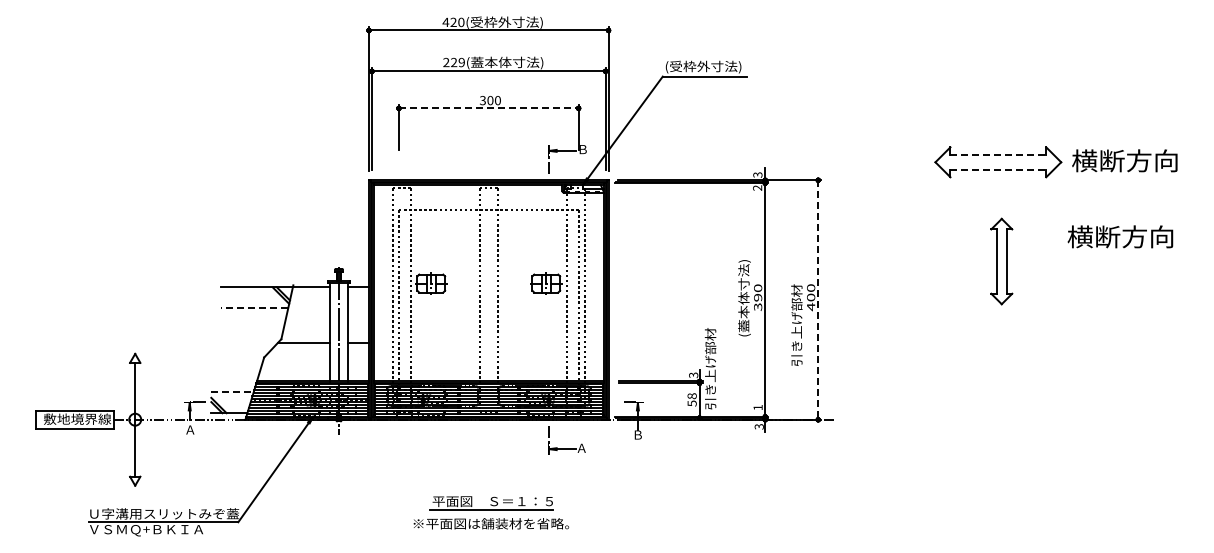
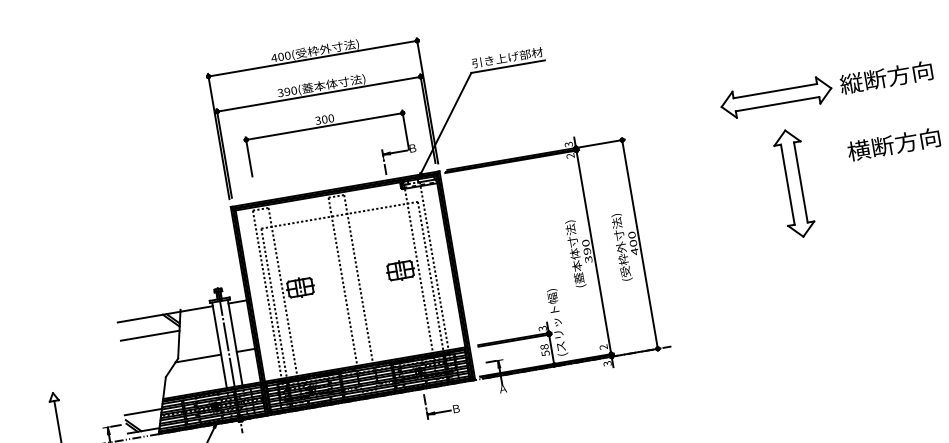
text: (453, 22) -> (280, 56), 420( -> 400(
text: (453, 62) -> (286, 91), 229( -> 390(
text: (705, 66) -> (507, 57), (受枠外寸法) -> 引き上げ部材
line: (488, 108) -> (324, 126), dashed -> solid
line: (998, 154) -> (775, 90), dashed -> solid
text: (1084, 160) -> (851, 83), 横断方向 -> 縦断方向
line: (998, 169) -> (777, 103), dashed -> solid
part: (1001, 261) -> (793, 183), size x1.43
line: (818, 300) -> (640, 244), dashed -> solid
line: (254, 308) -> (150, 335), dashed -> solid
text: (797, 313) -> (623, 259), 引き上げ部材 -> (受枠外寸法)
text: (710, 368) -> (556, 320), 引き上げ部材 -> (スリット幅)
line: (232, 392) -> (143, 412), dashed -> solid
text: (757, 407) -> (603, 347), 1 -> 2
text: (637, 434) -> (502, 388), Ｂ -> Ａ
text: (581, 447) -> (455, 408), Ａ -> Ｂ

